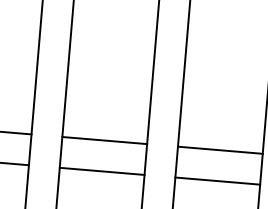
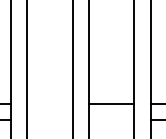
line: (103, 139) -> (49, 103), removed
line: (100, 171) -> (49, 120), removed
line: (217, 181) -> (111, 120), removed

